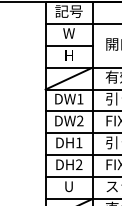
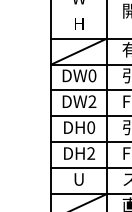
line: (68, 45) -> (78, 12), removed
text: (80, 98) -> (92, 75), DW1 -> DW0
text: (79, 142) -> (91, 127), DH1 -> DH0

